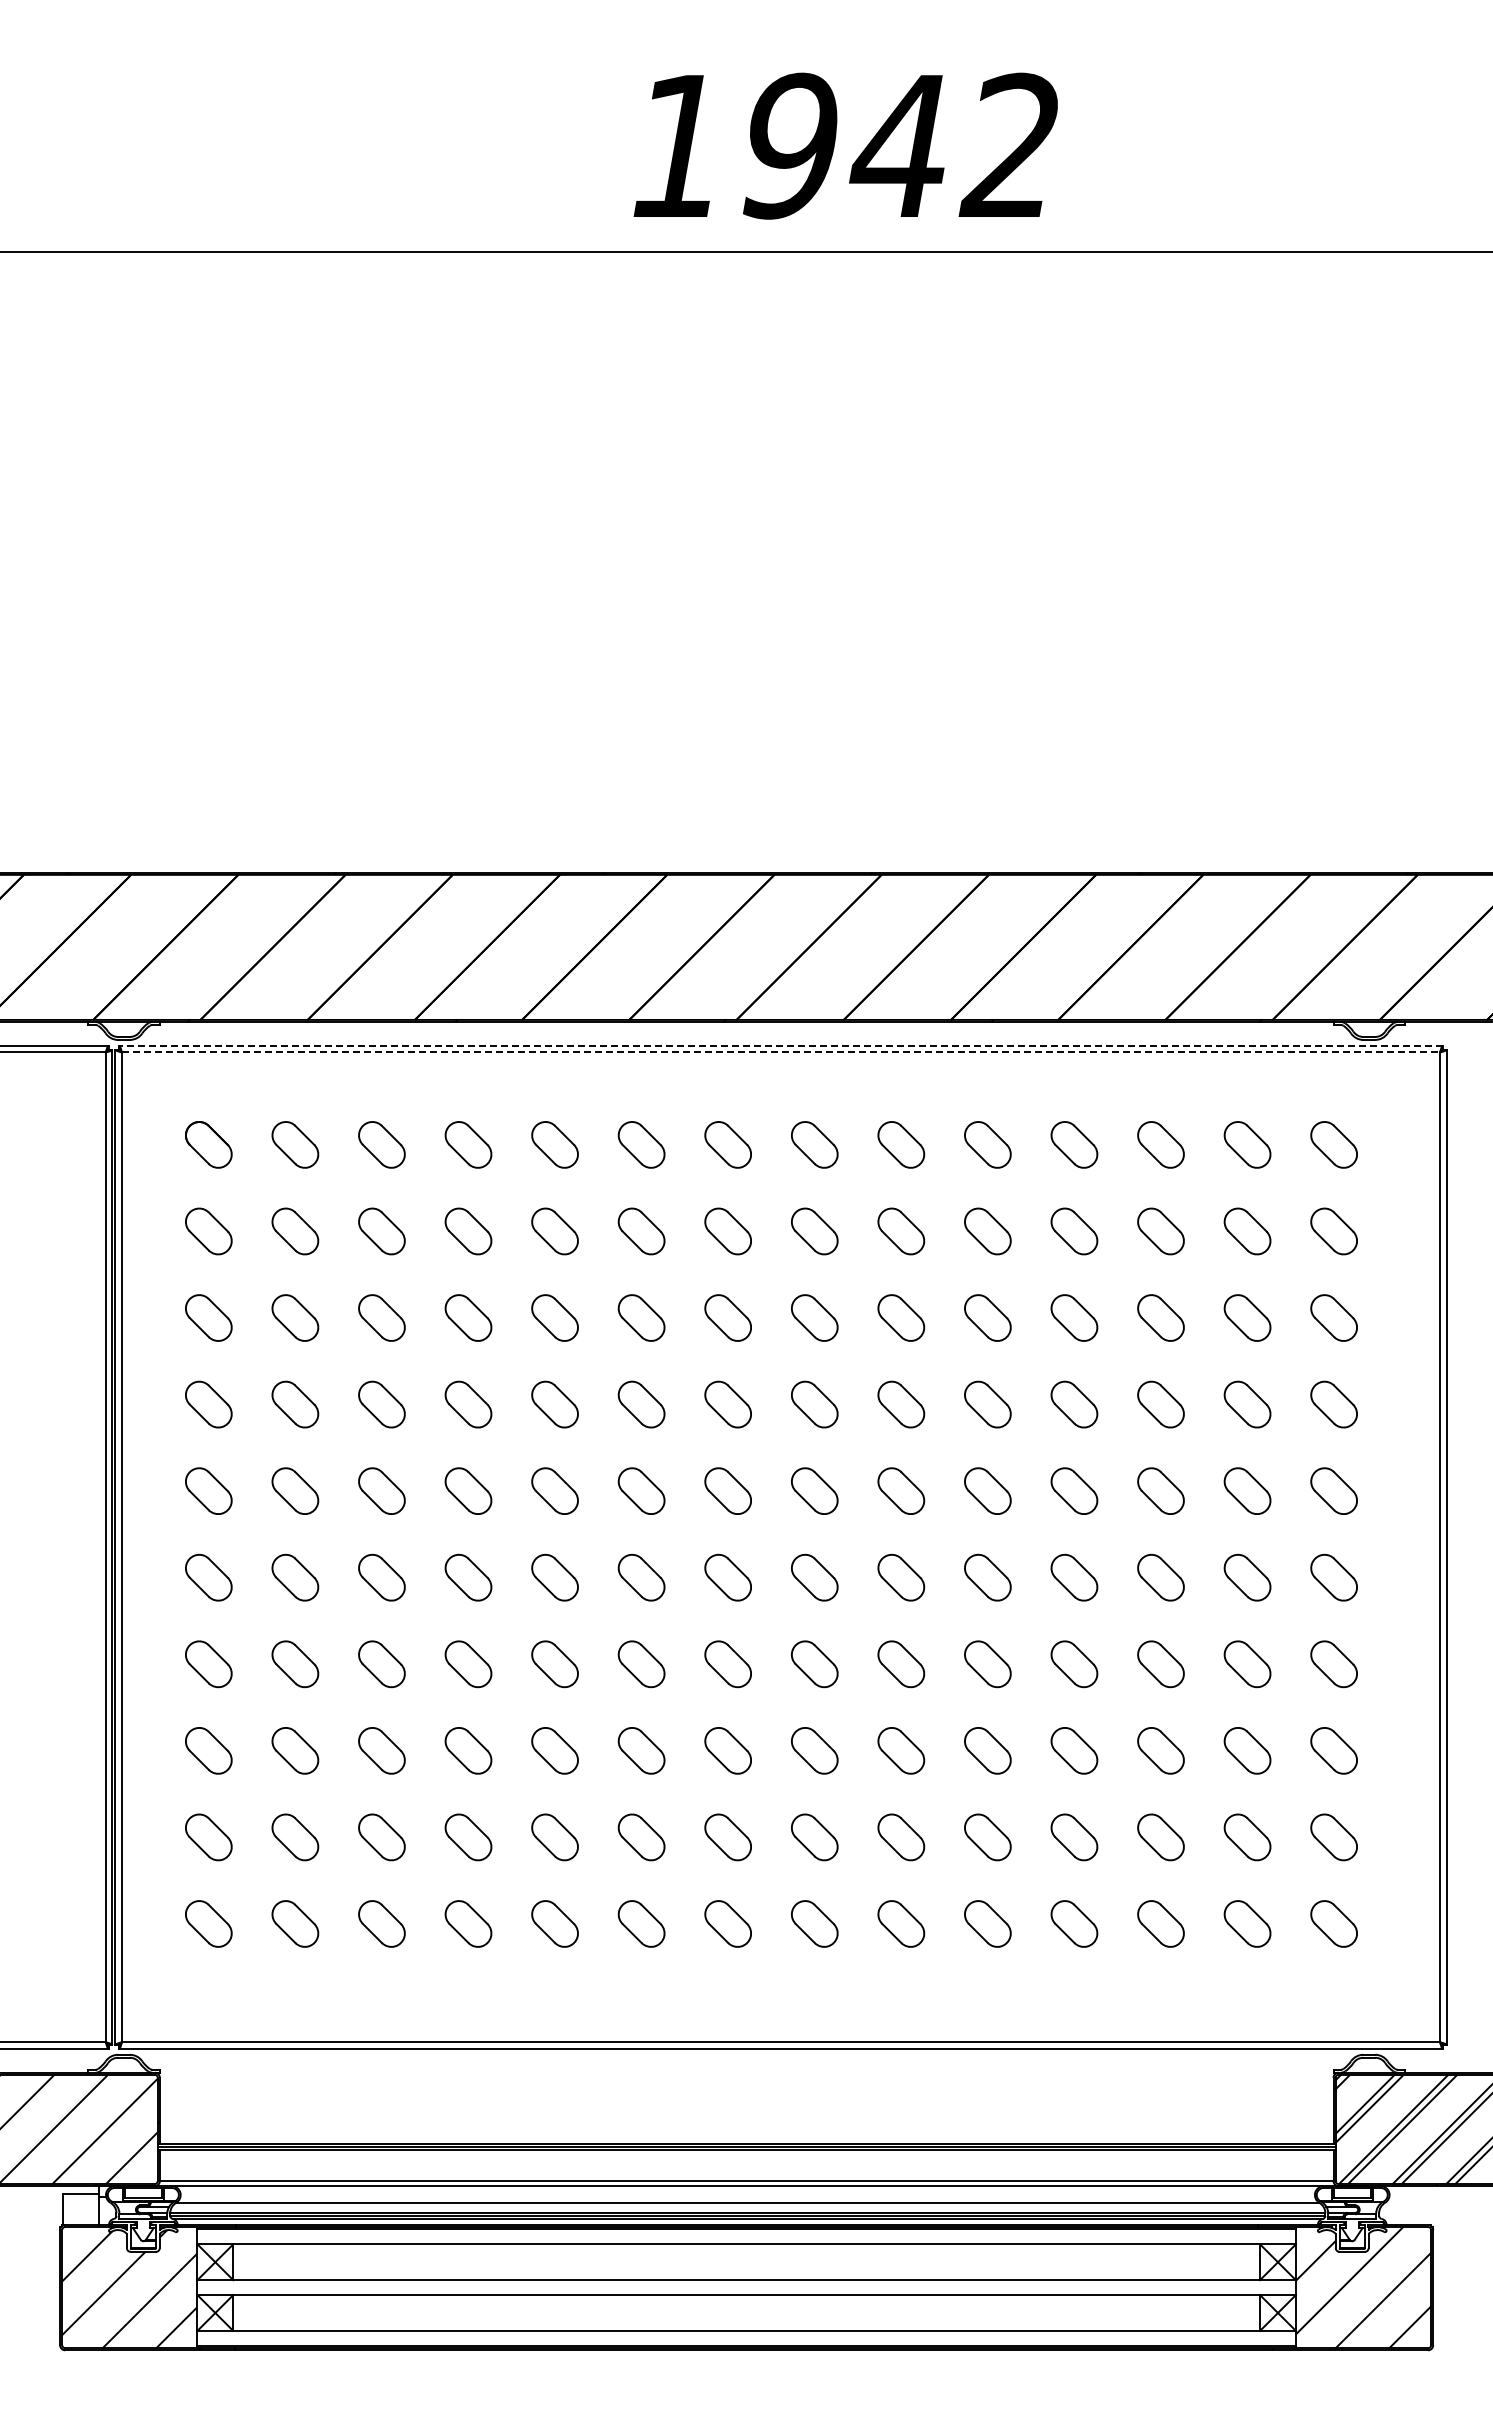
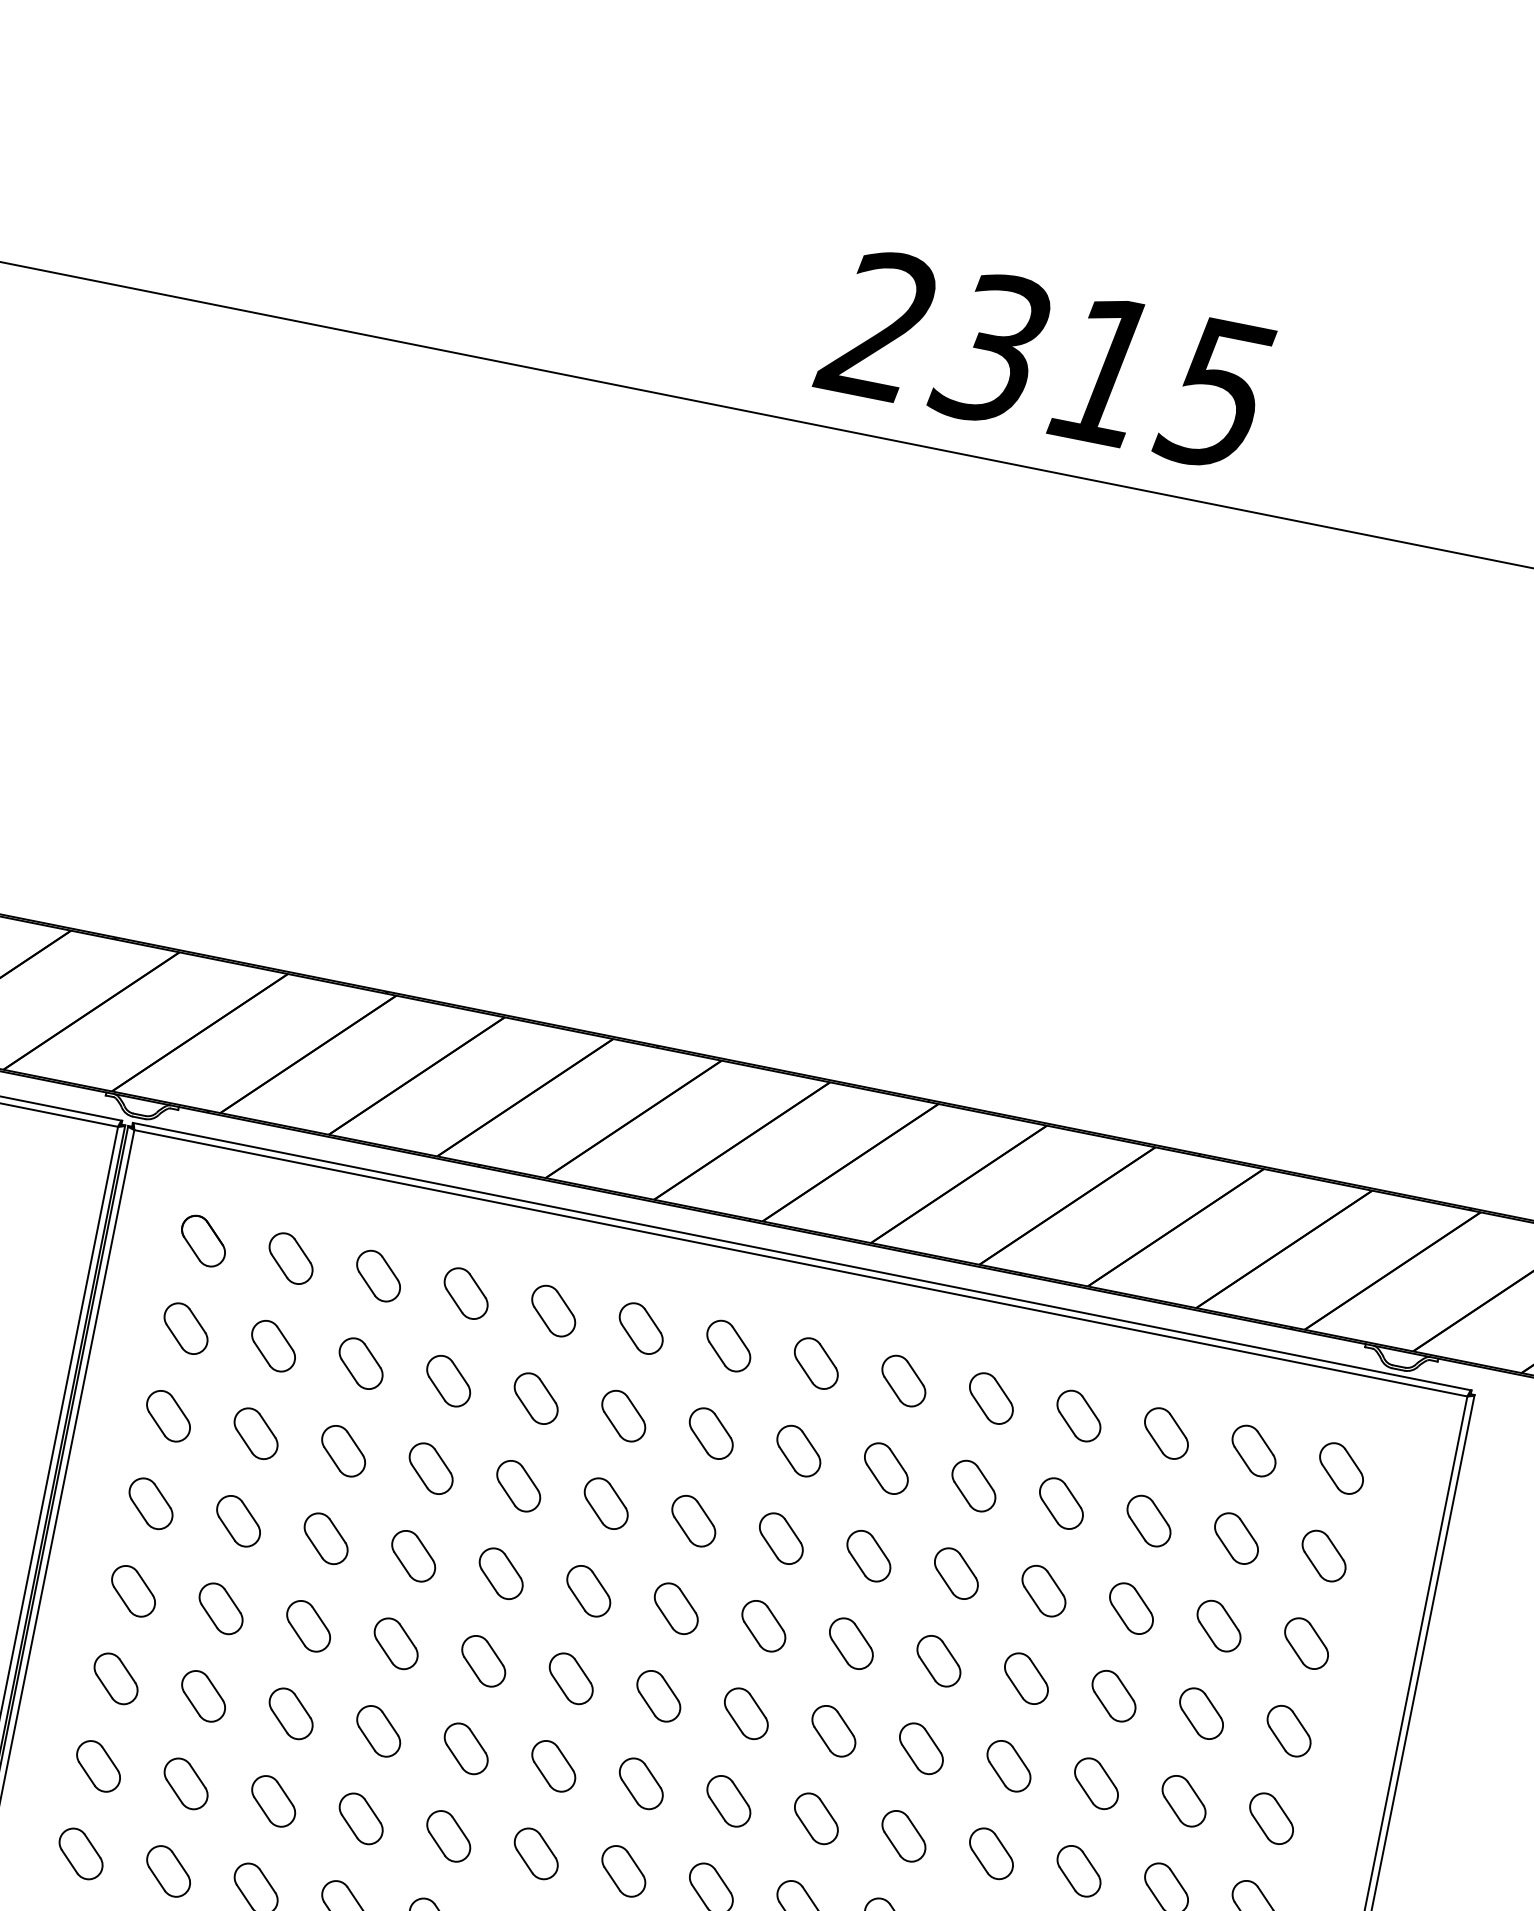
text: (840, 145) -> (1044, 358), 1942 -> 2315
line: (781, 1045) -> (802, 1256), dashed -> solid
line: (781, 1052) -> (801, 1263), dashed -> solid

